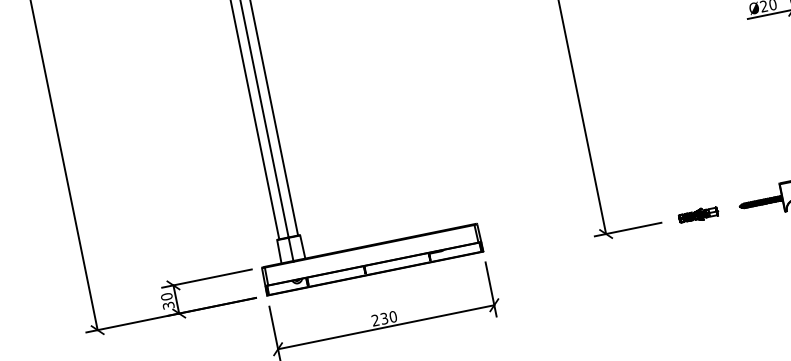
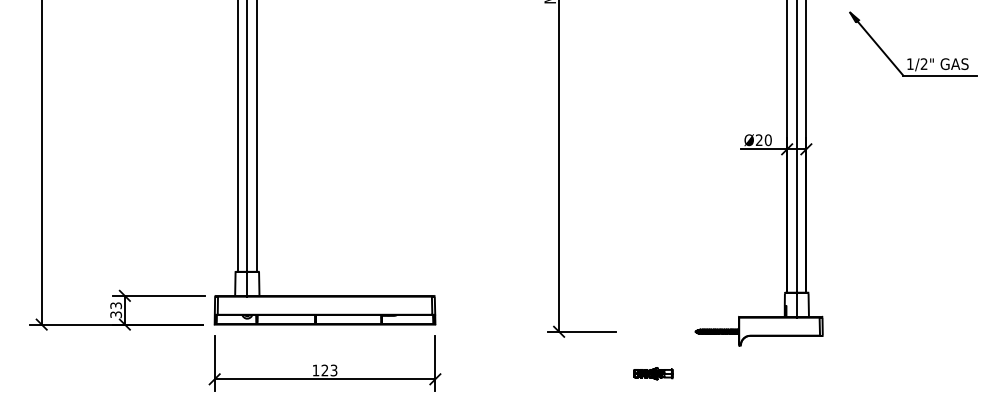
part: (698, 214) -> (653, 373), moved
text: (166, 296) -> (115, 305), 30 -> 33
text: (383, 318) -> (324, 370), 230 -> 123

